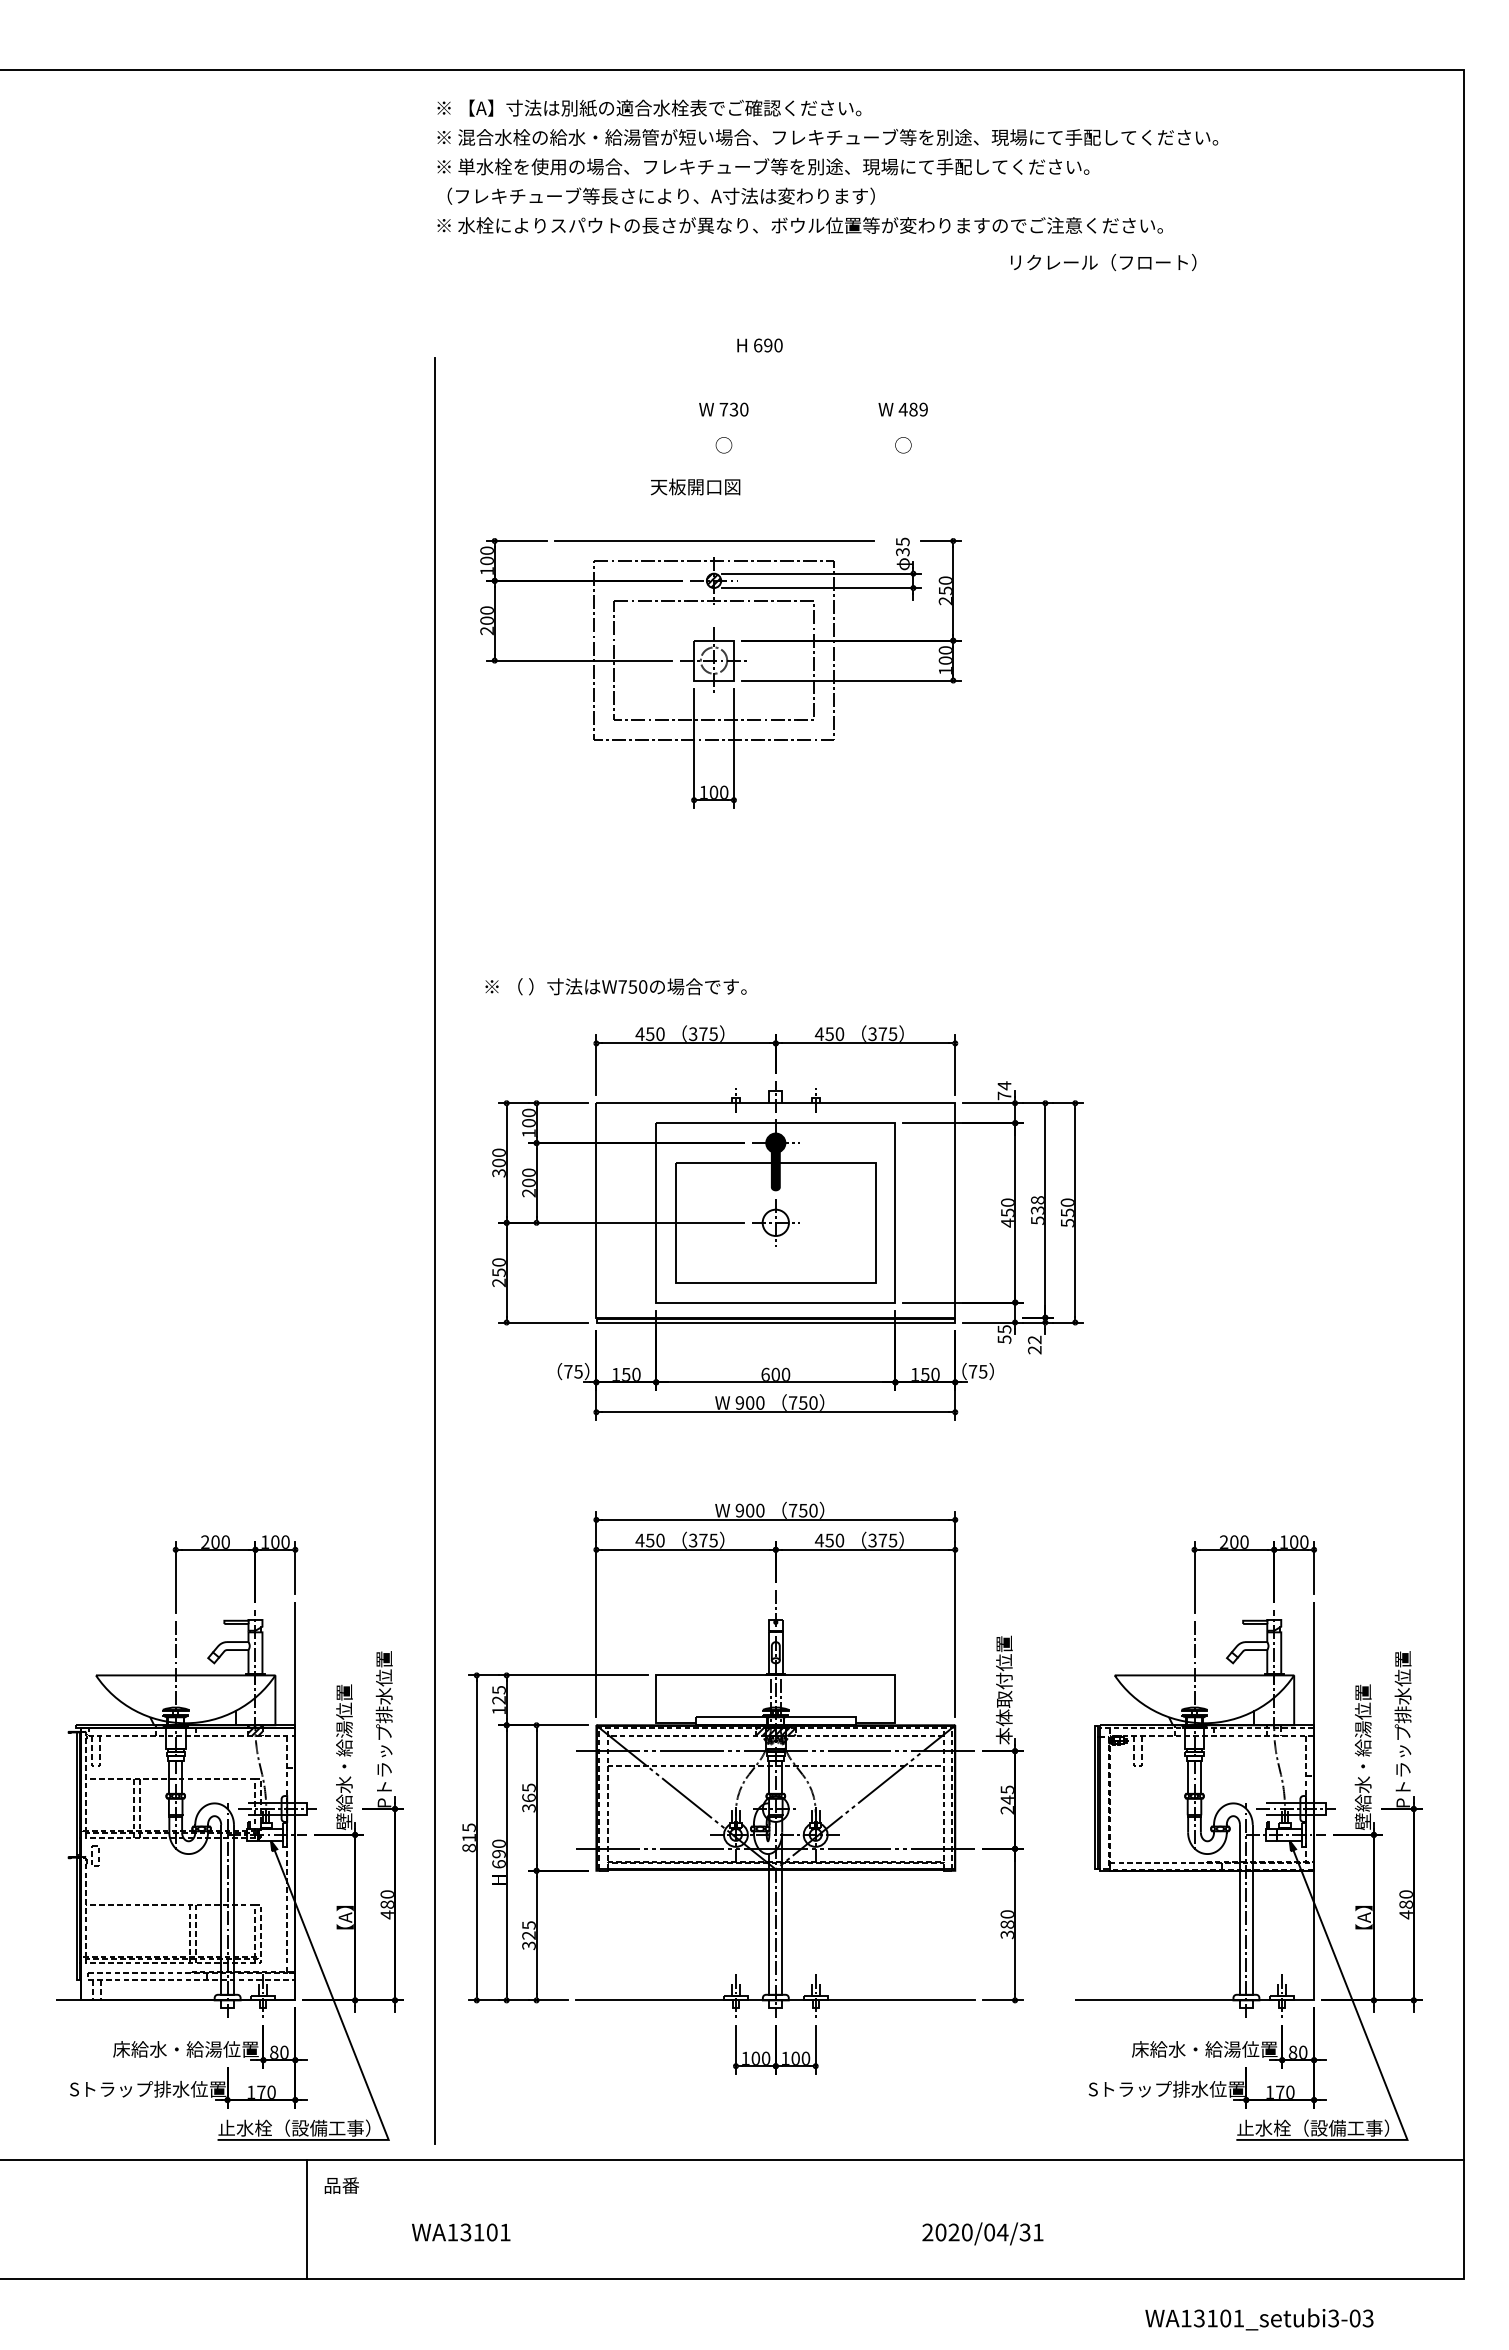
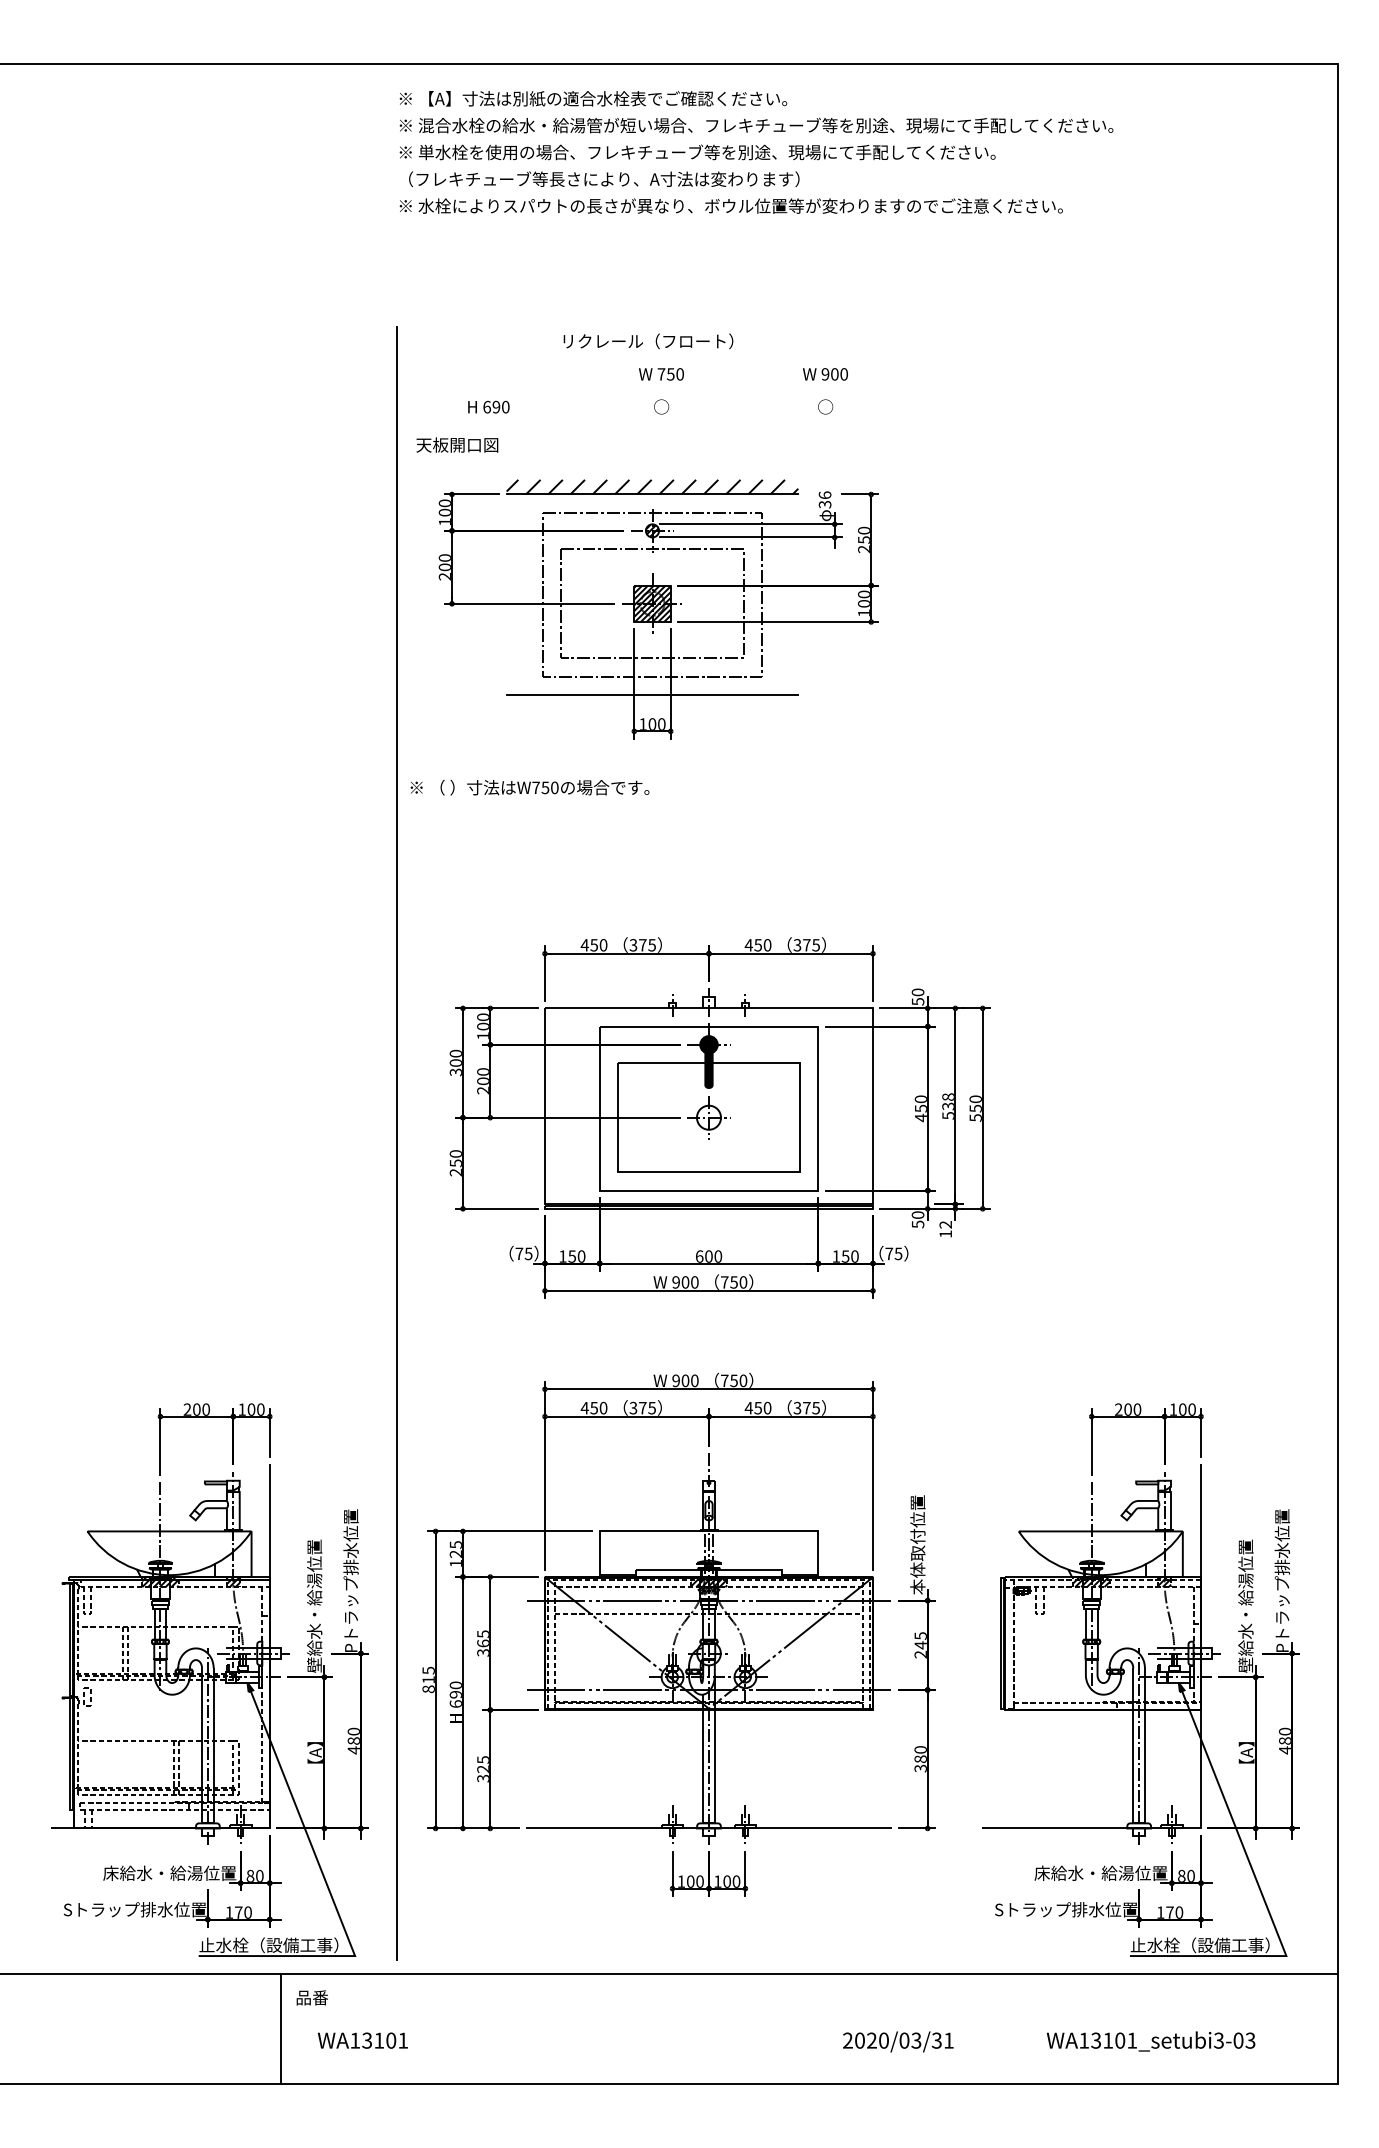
text: (1103, 262) -> (648, 341), moved
text: (759, 345) -> (488, 407), moved
text: (734, 408) -> (671, 373), 730 -> 750
text: (912, 409) -> (833, 374), 489 -> 900
text: (695, 486) -> (457, 444), moved
hatch: (713, 533) -> (652, 487), added
text: (902, 541) -> (824, 494), 35 -> 36
hatch: (713, 660) -> (652, 603), added
line: (713, 760) -> (652, 695), added
text: (615, 986) -> (529, 787), moved
text: (1004, 1090) -> (918, 996), 74 -> 50
text: (1004, 1329) -> (918, 1215), 55 -> 50
text: (1034, 1350) -> (945, 1234), 22 -> 12
hatch: (175, 1730) -> (160, 1581), added
hatch: (1194, 1730) -> (1091, 1581), added
hatch: (1274, 1730) -> (1164, 1581), added
text: (461, 2232) -> (363, 2040), moved
text: (1002, 2232) -> (916, 2040), 2020/04/31 -> 2020/03/31
text: (1259, 2319) -> (1151, 2041), moved

